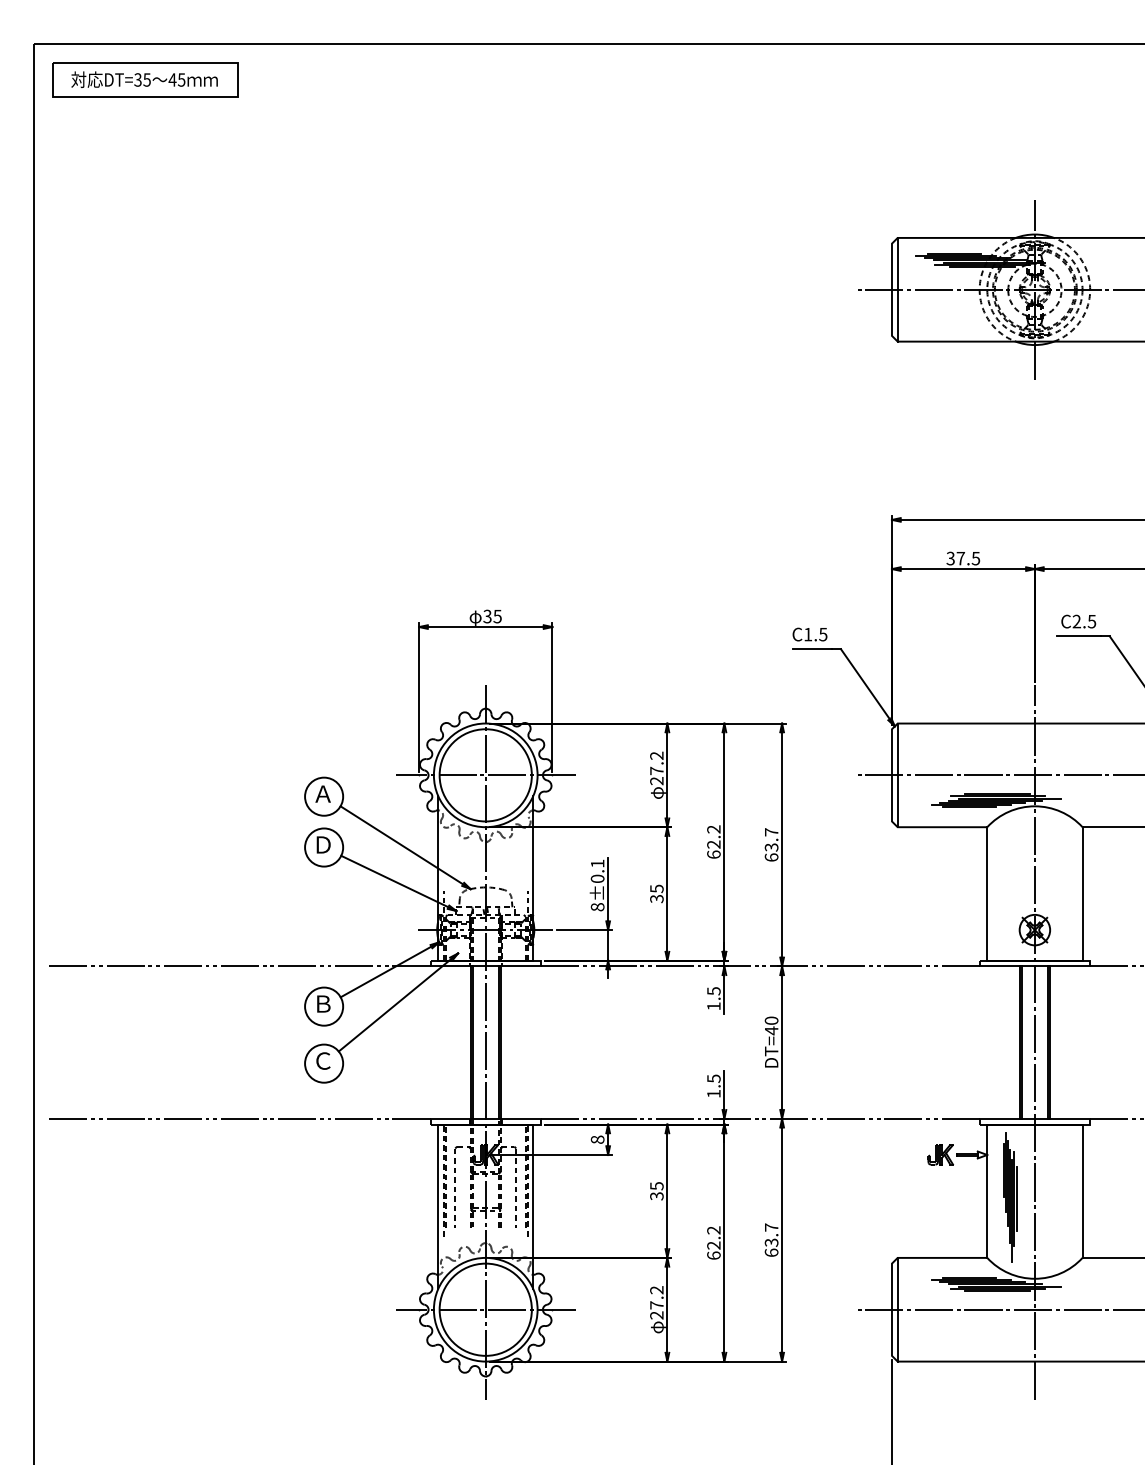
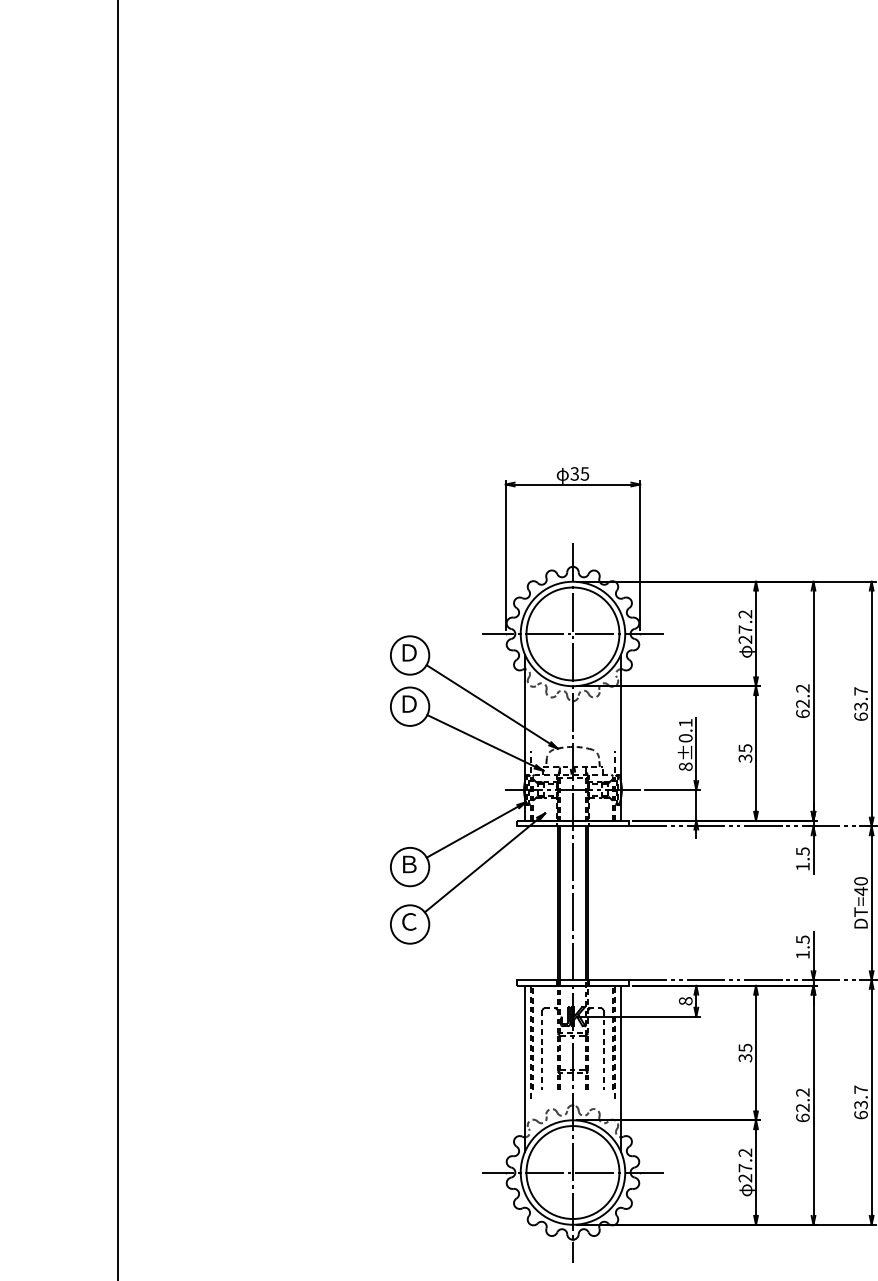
text: (322, 793) -> (408, 652), Ａ -> Ｄ
line: (237, 966) -> (322, 826), removed
line: (237, 1118) -> (322, 979), removed

